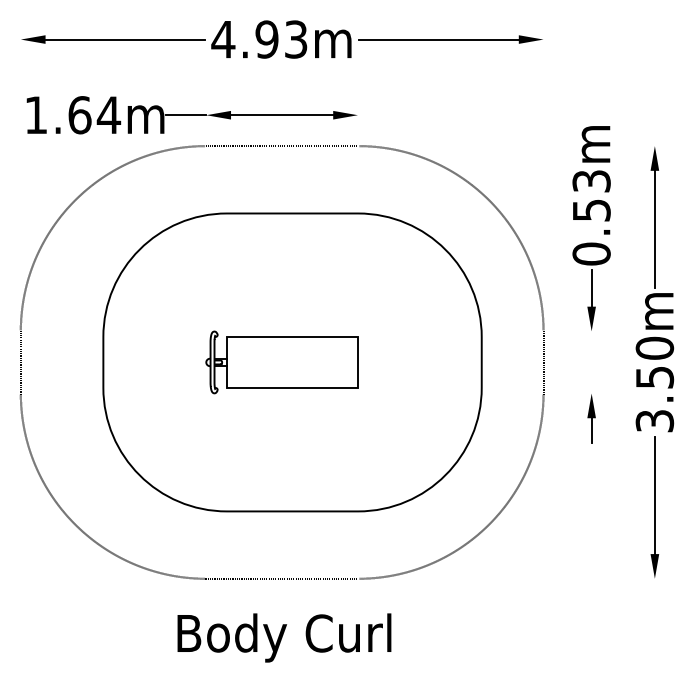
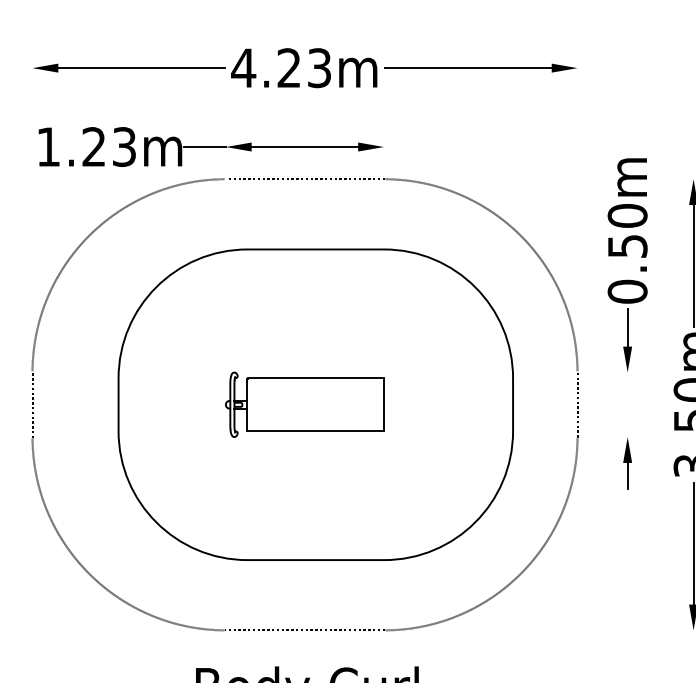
text: (266, 39) -> (288, 68), 4.93m -> 4.23m
text: (94, 115) -> (109, 147), 1.64m -> 1.23m
text: (591, 180) -> (627, 215), 0.53m -> 0.50m

